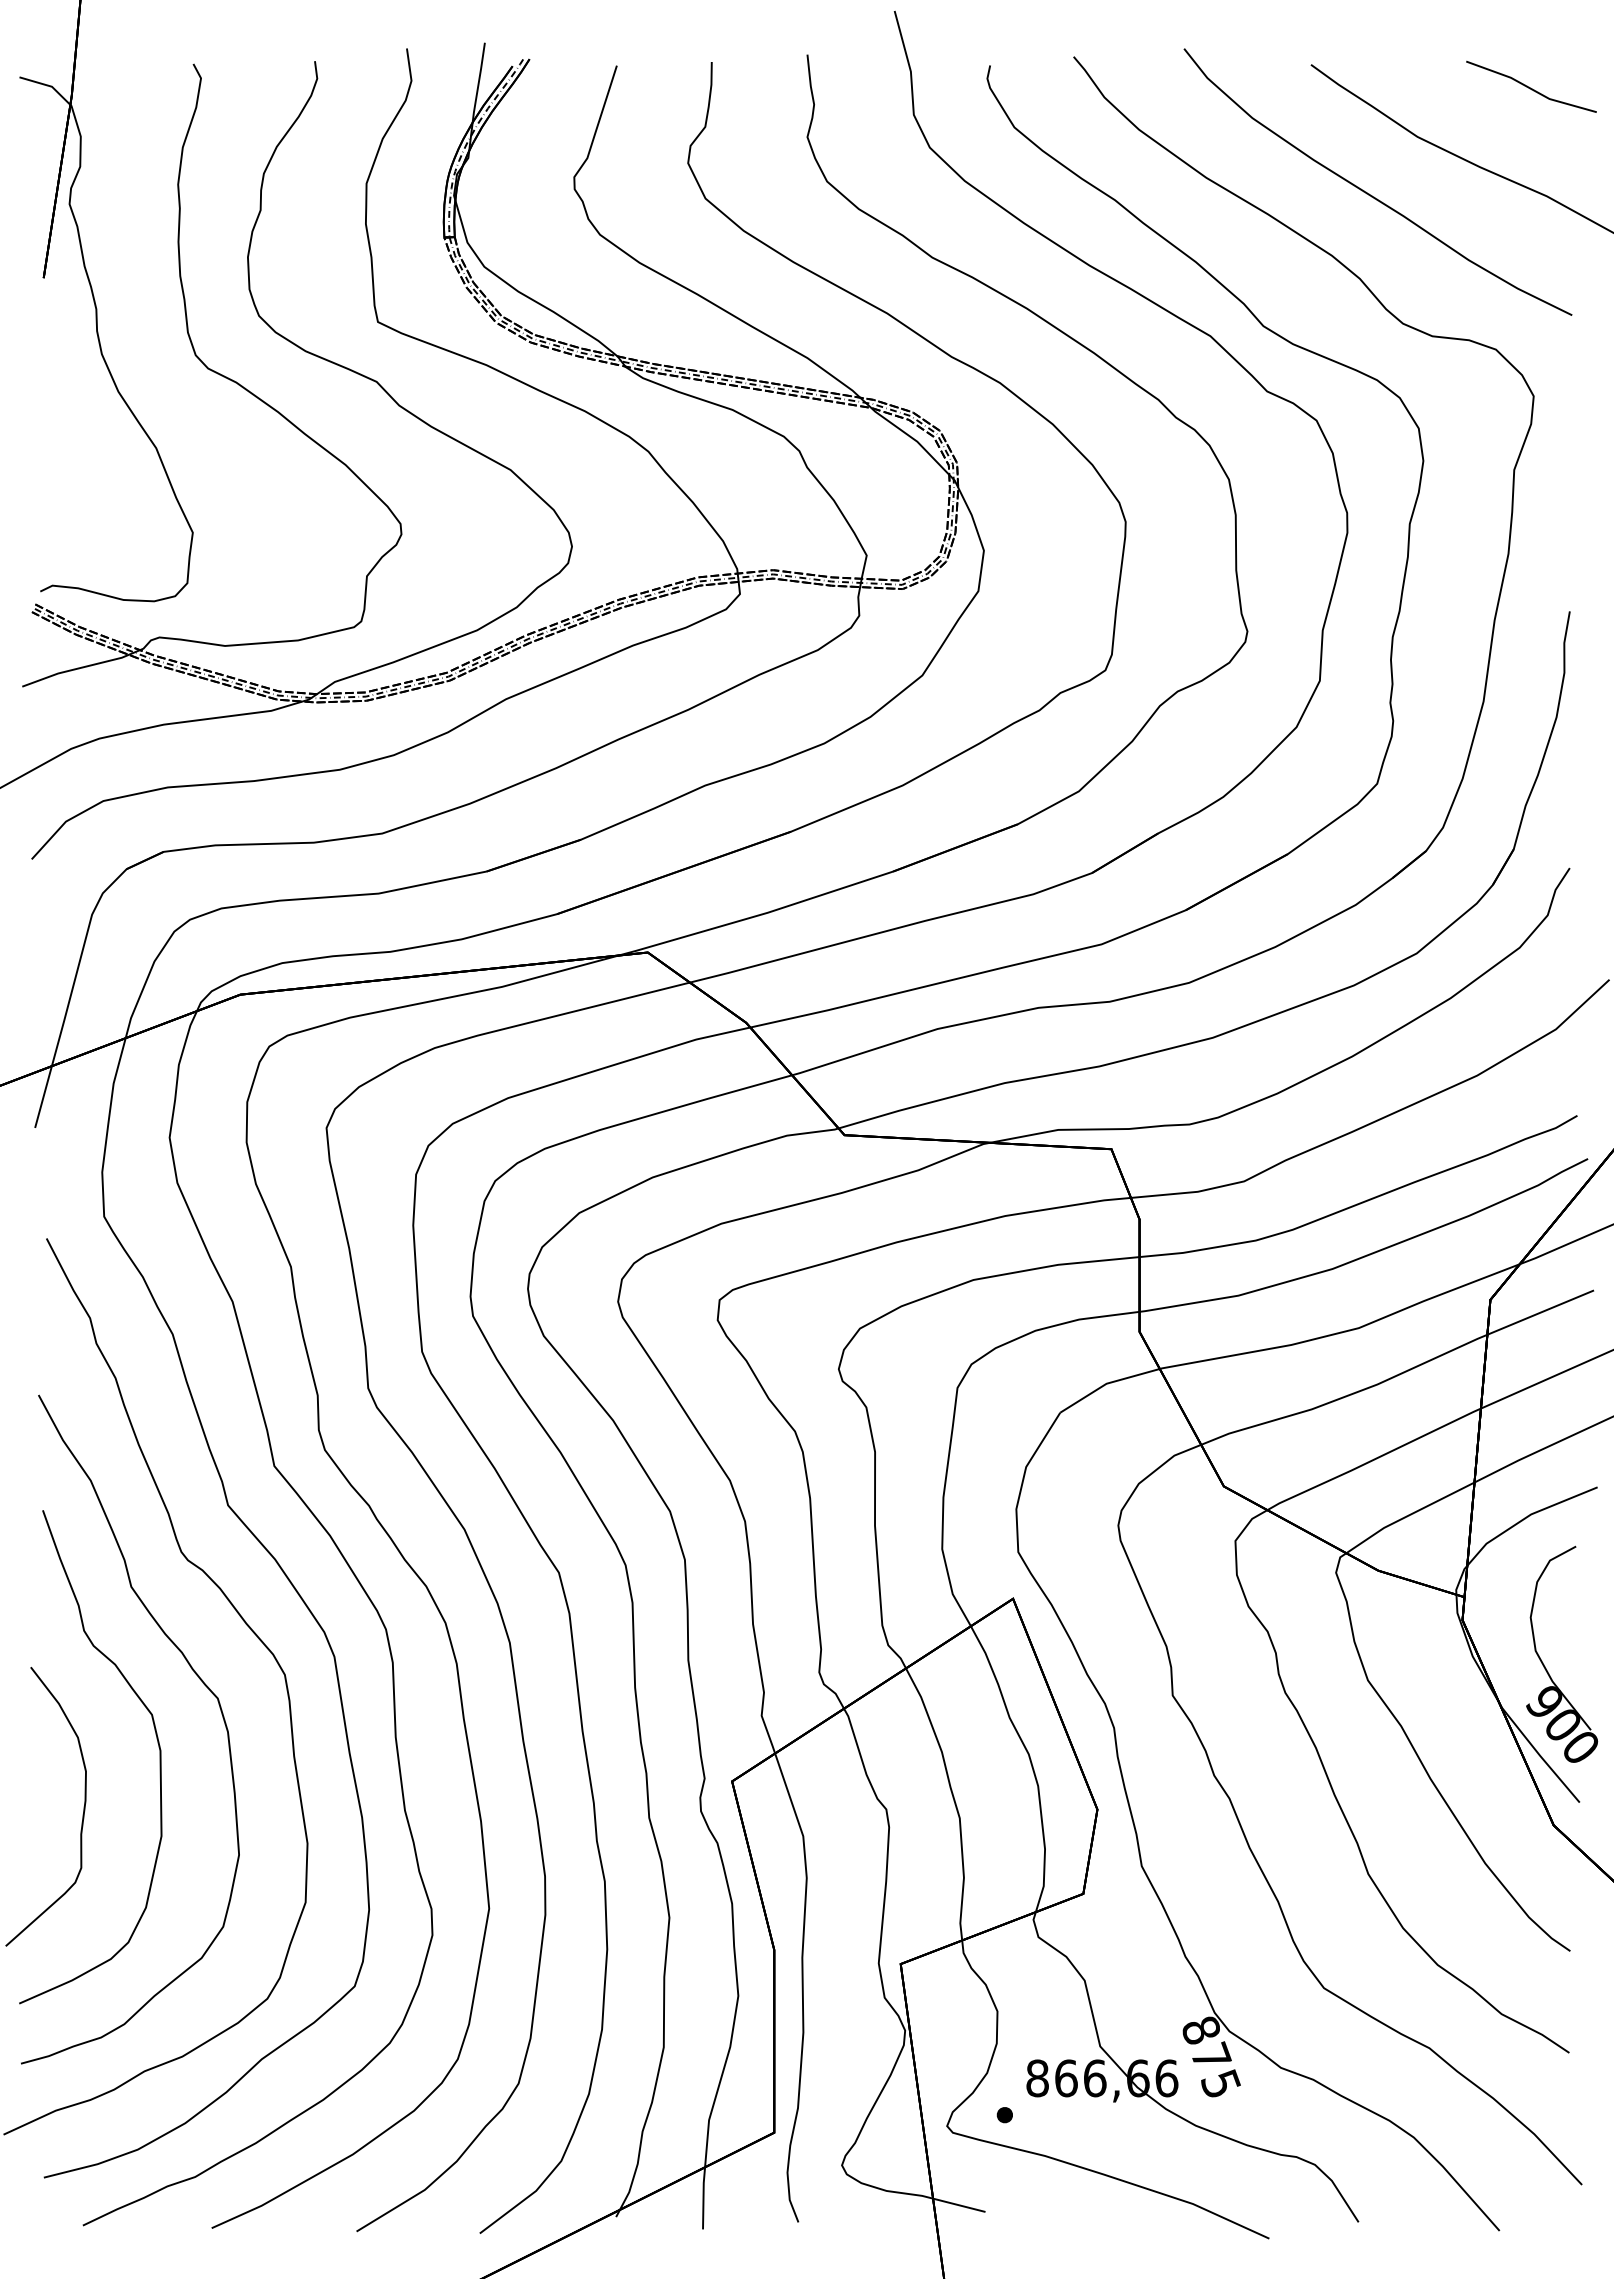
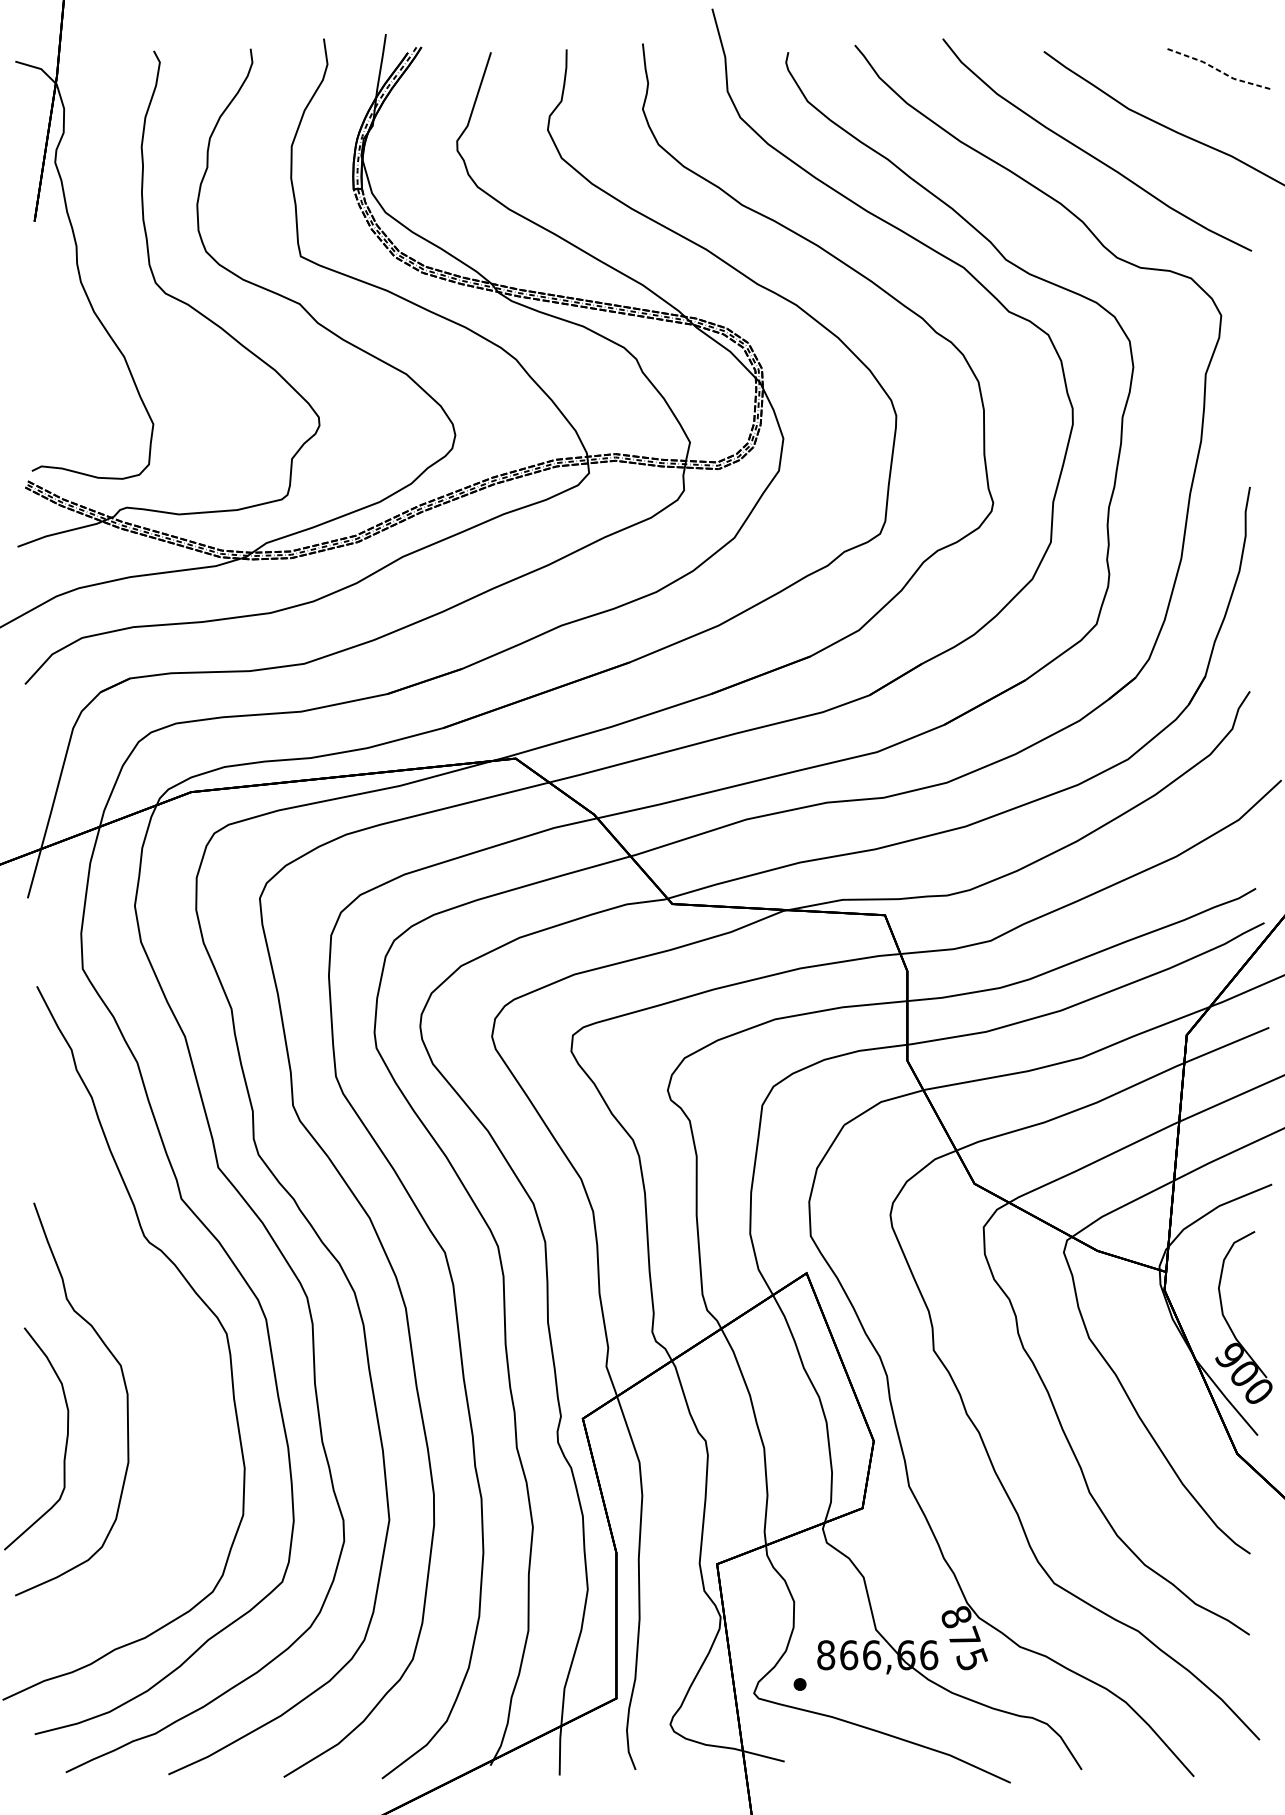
line: (1531, 89) -> (1219, 71), solid -> dashed
curve: (198, 1678) -> (157, 1336), removed

